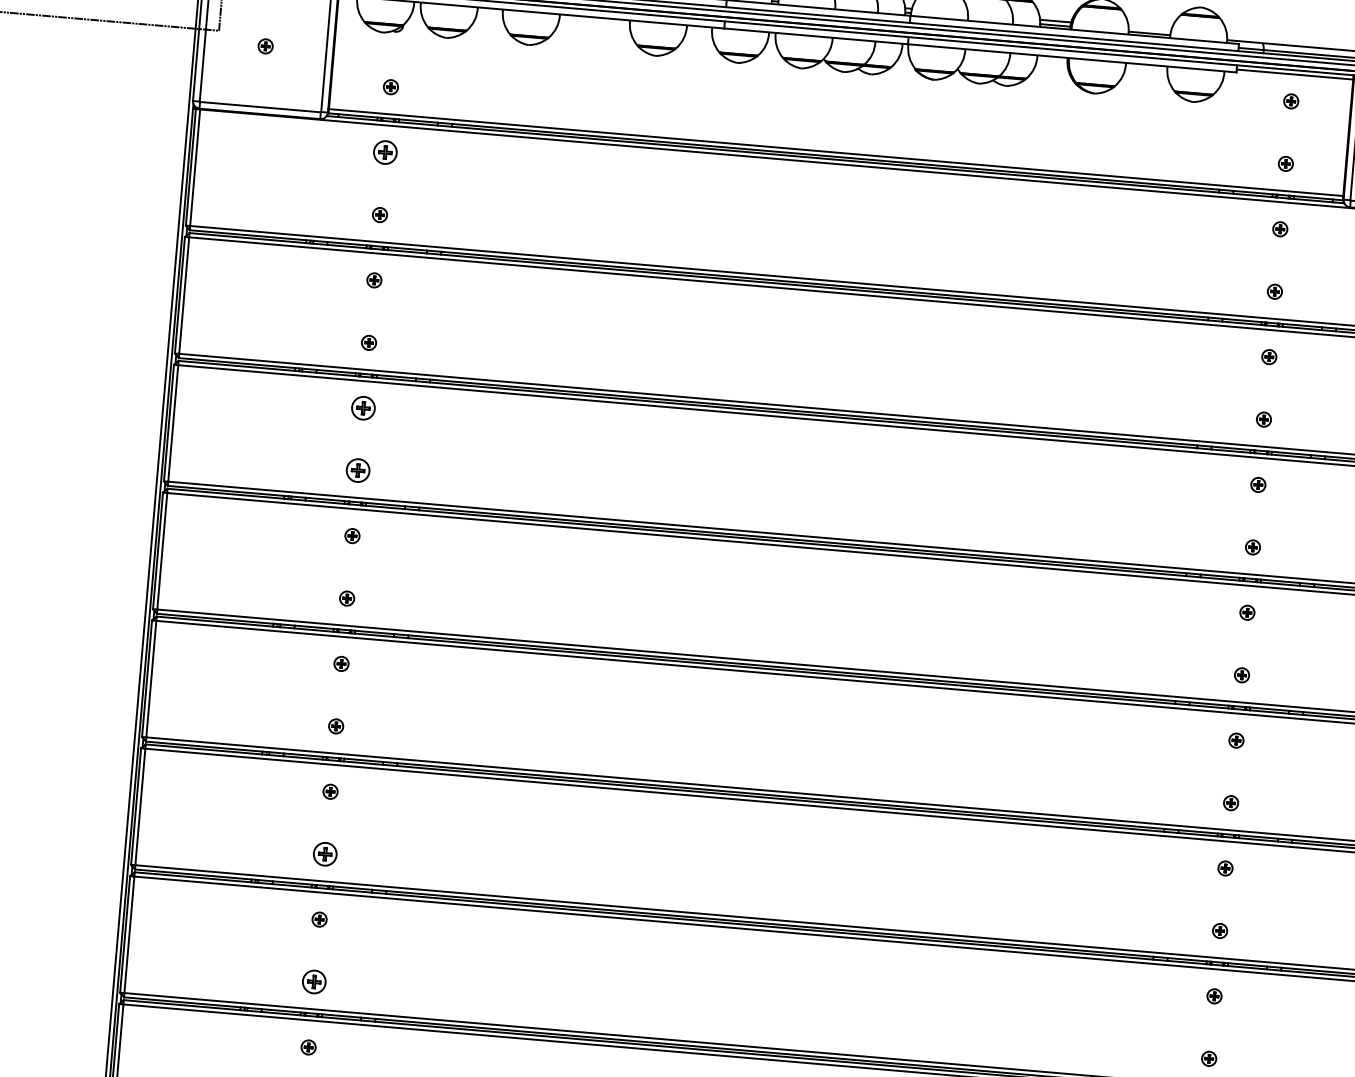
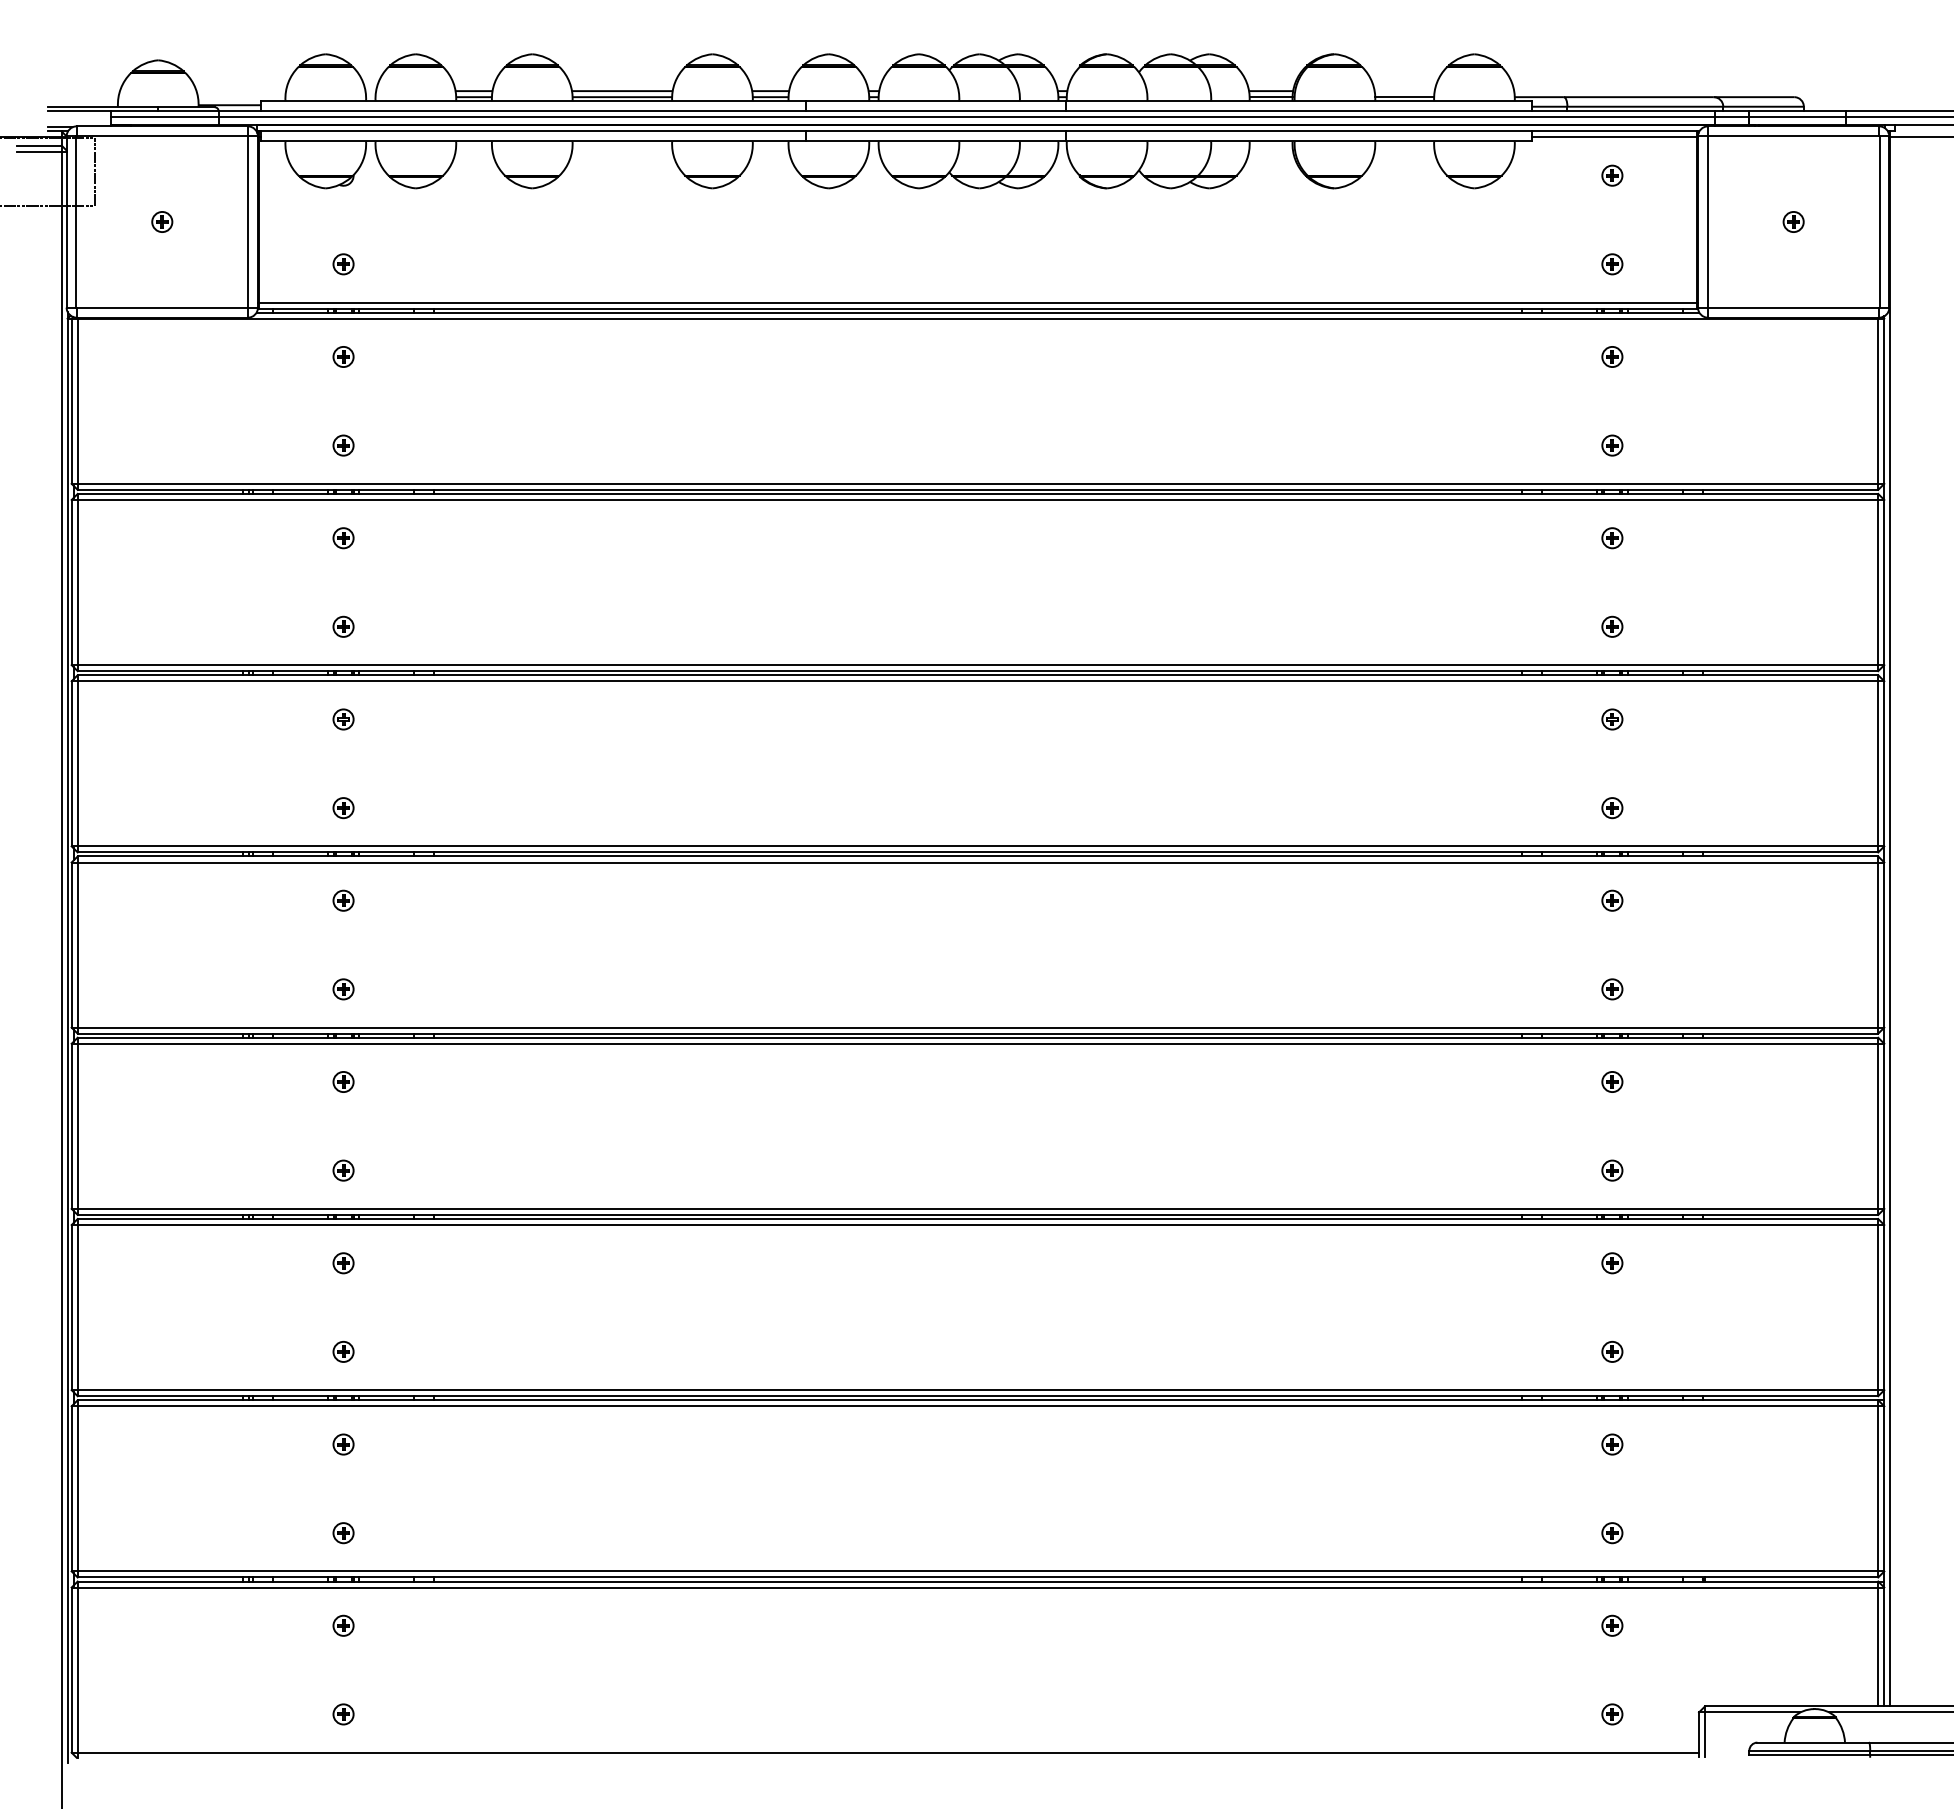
part: (385, 152) -> (343, 356), size x0.62
part: (363, 408) -> (343, 719), size x0.62
part: (358, 471) -> (343, 808), size x0.62
part: (325, 854) -> (343, 1351), size x0.62
part: (314, 982) -> (343, 1533), size x0.62

